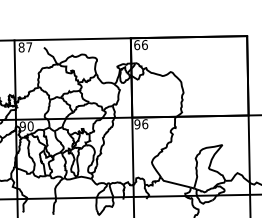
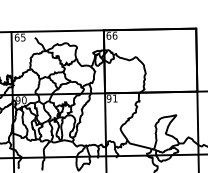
text: (25, 47) -> (20, 37), 87 -> 65
text: (145, 124) -> (115, 98), 96 -> 91

